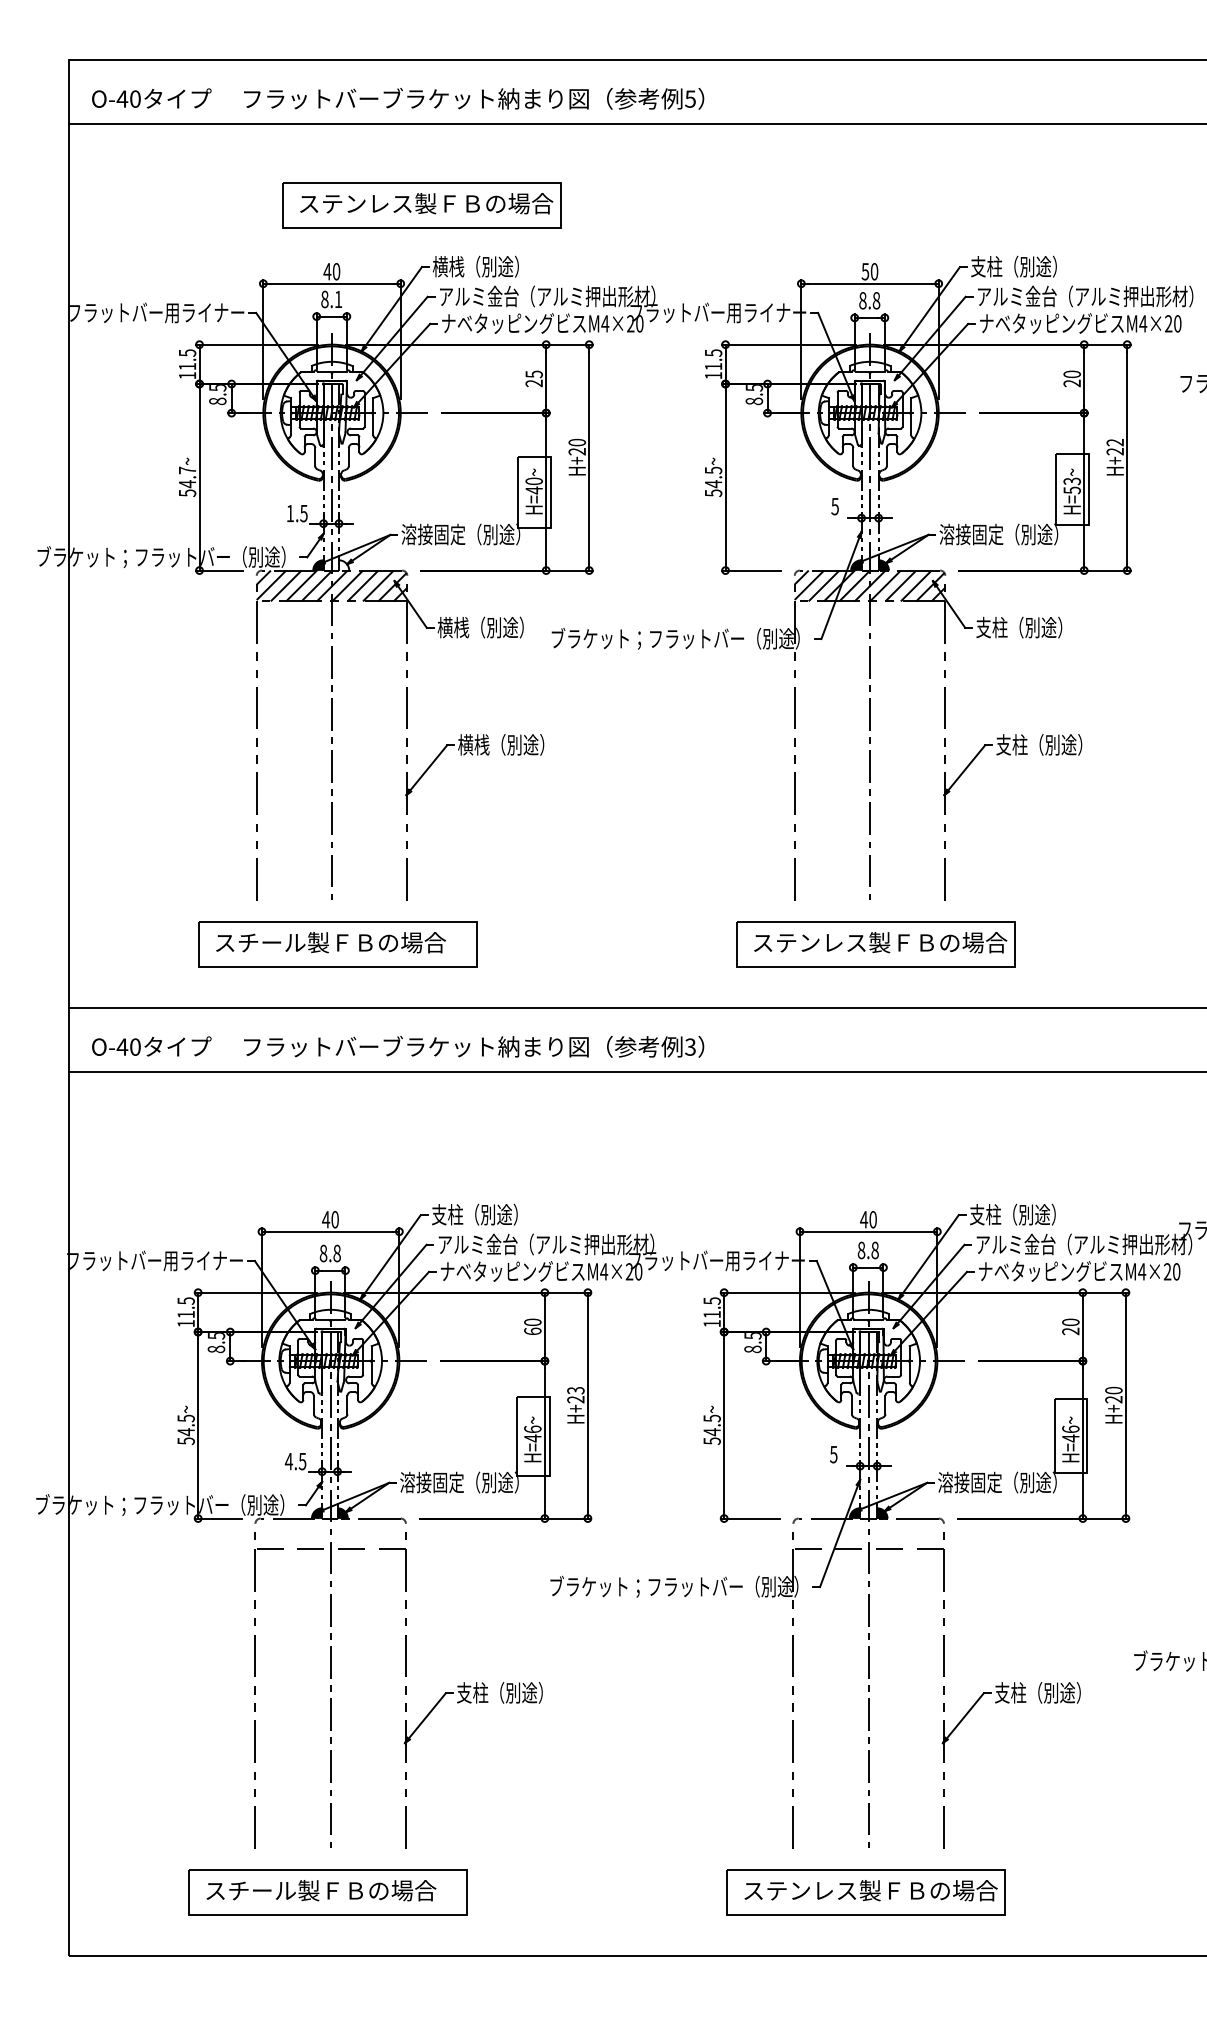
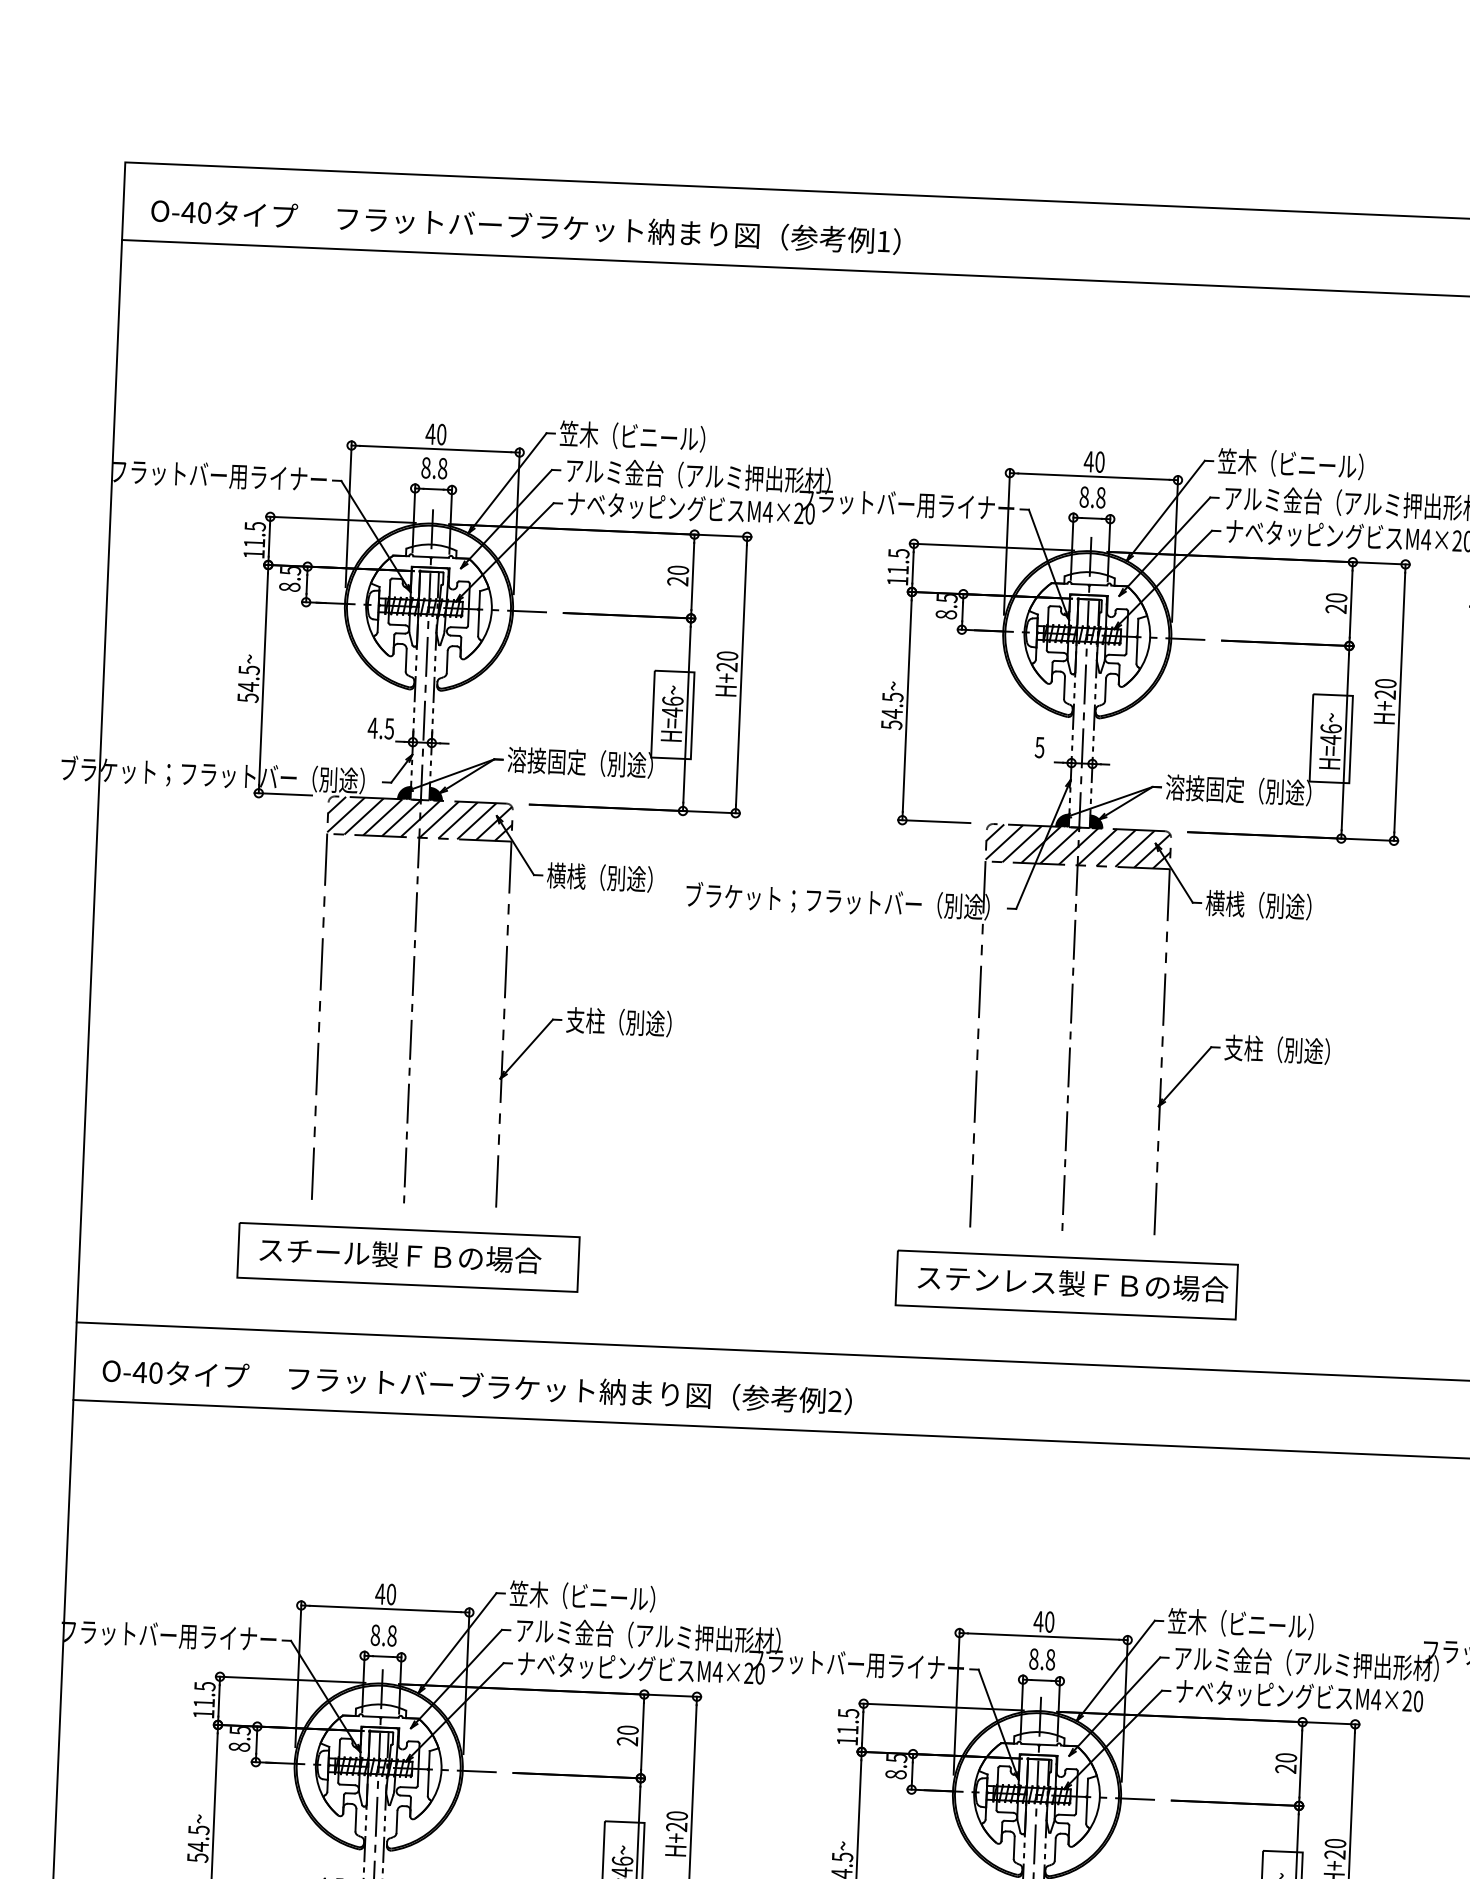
text: (690, 98) -> (883, 240), 5 -> 1
part: (421, 205) -> (549, 357), removed
text: (491, 266) -> (631, 436), 横桟（別途） -> 笠木（ビニール）
text: (1029, 266) -> (1289, 463), 支柱（別途） -> 笠木（ビニール）
text: (865, 271) -> (1089, 461), 50 -> 40
text: (338, 299) -> (442, 468), 8.1 -> 8.8
text: (533, 374) -> (677, 570), 25 -> 20
text: (1115, 442) -> (1386, 683), H+22 -> H+20
text: (187, 470) -> (249, 670), 54.7~ -> 54.5~
text: (533, 480) -> (672, 700), H=40~ -> H=46~
text: (1071, 485) -> (1330, 733), H=53~ -> H=46~
text: (290, 513) -> (373, 728), 1.5 -> 4.5
hatch: (343, 565) -> (435, 794), added
text: (991, 627) -> (1224, 903), 支柱（別途） -> 横桟（別途）
text: (473, 744) -> (585, 1020), 横桟（別途） -> 支柱（別途）
text: (690, 1046) -> (835, 1400), 3 -> 2
text: (490, 1214) -> (581, 1596), 支柱（別途） -> 笠木（ビニール）
text: (1028, 1214) -> (1240, 1623), 支柱（別途） -> 笠木（ビニール）
text: (532, 1331) -> (627, 1741), 60 -> 20
text: (575, 1390) -> (676, 1815), H+23 -> H+20

